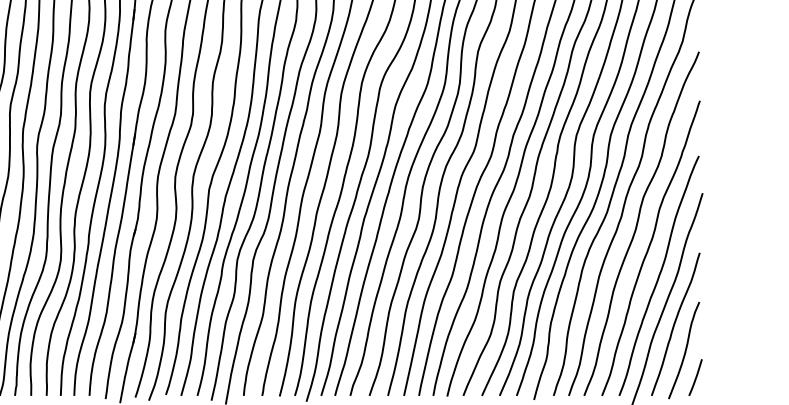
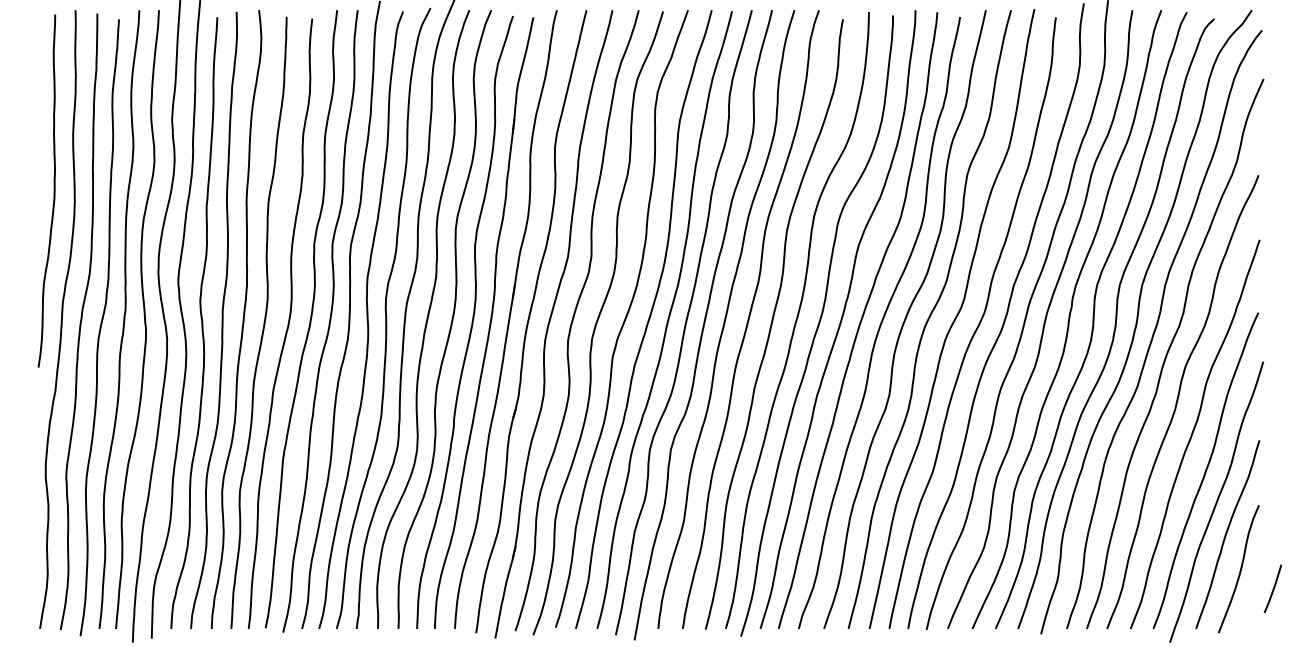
line: (695, 377) -> (1273, 588), moved

